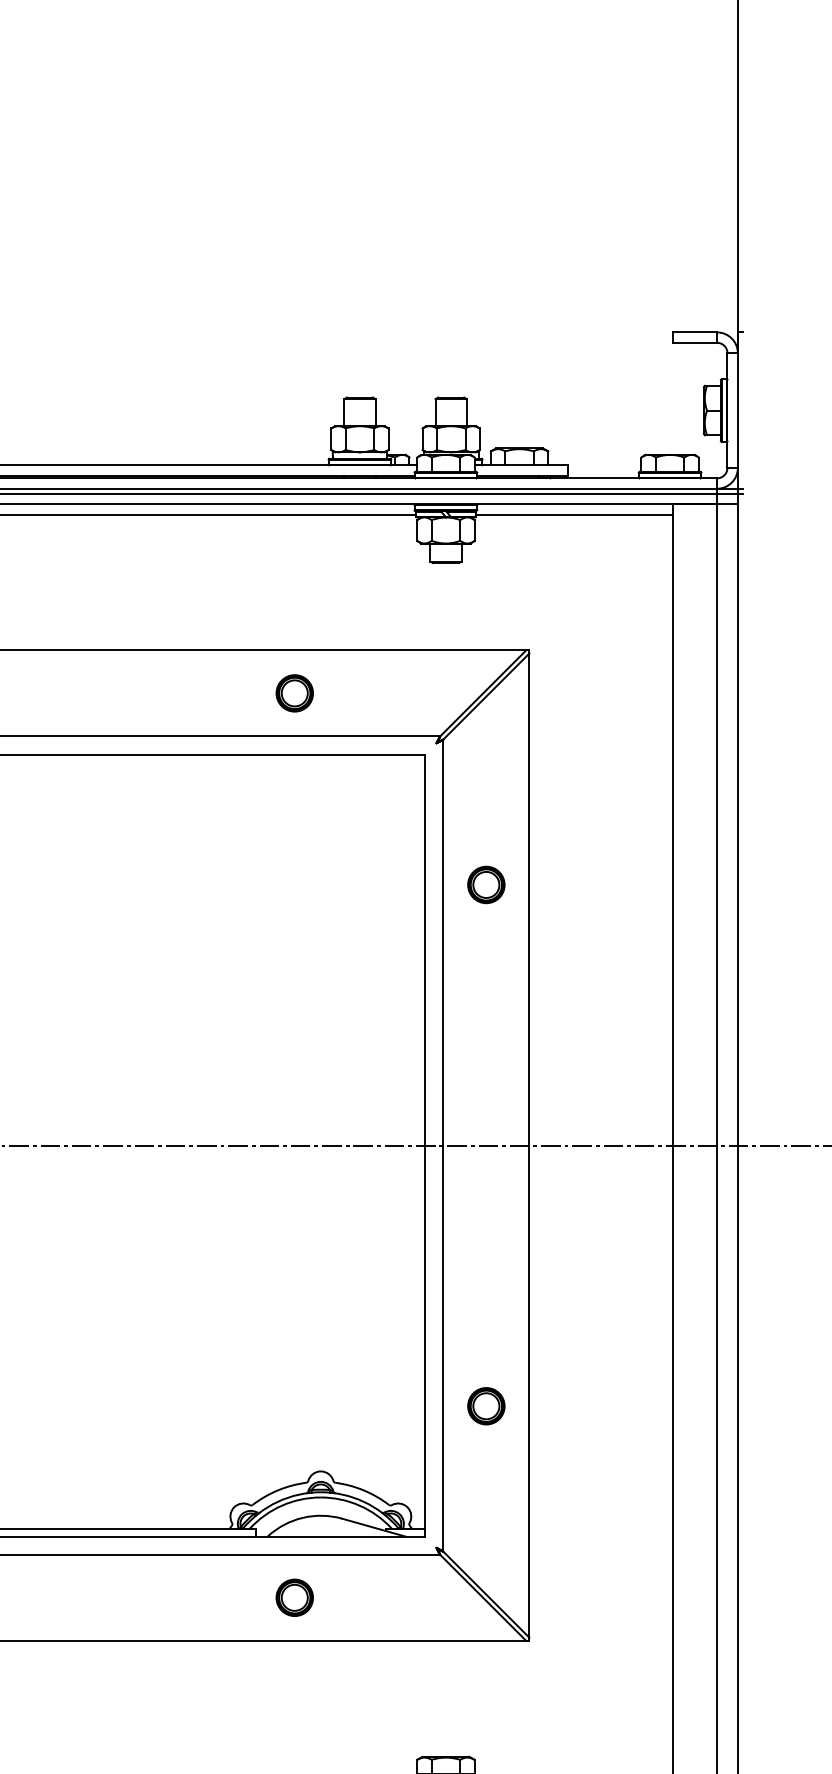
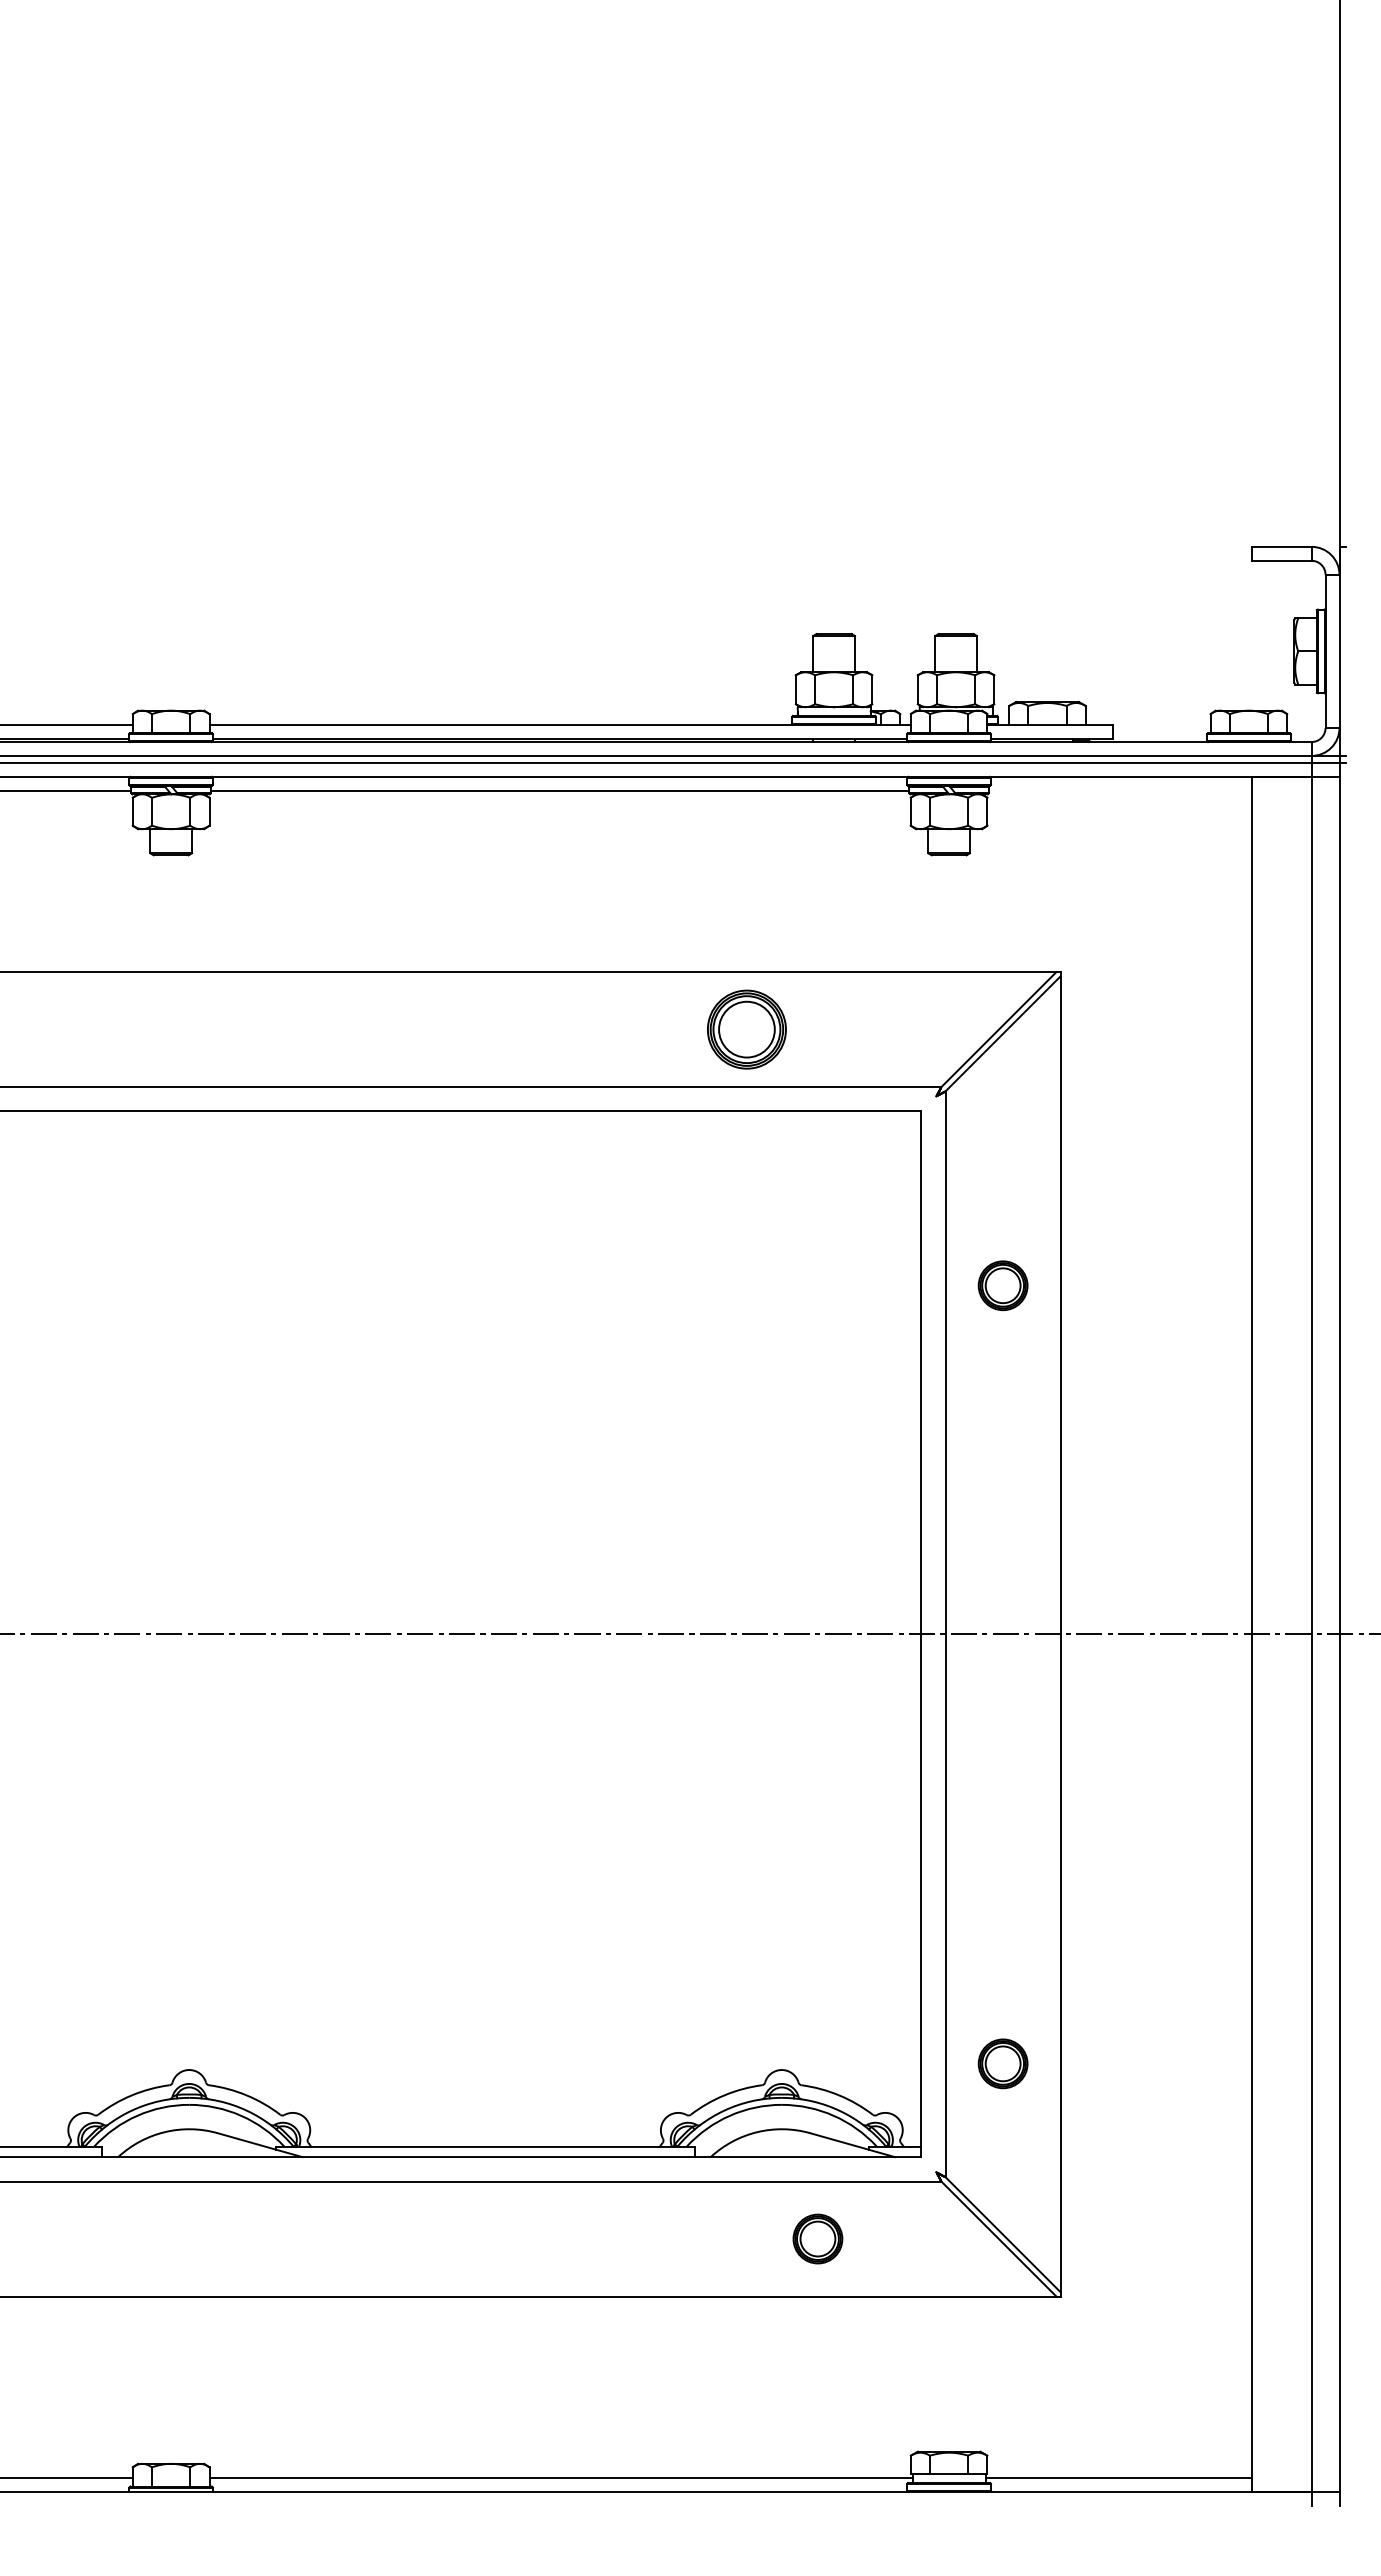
line: (574, 514) -> (1120, 790), removed
part: (294, 693) -> (746, 1029), size x1.6
part: (485, 1405) -> (1002, 2063), moved
part: (294, 1597) -> (817, 2238), moved

